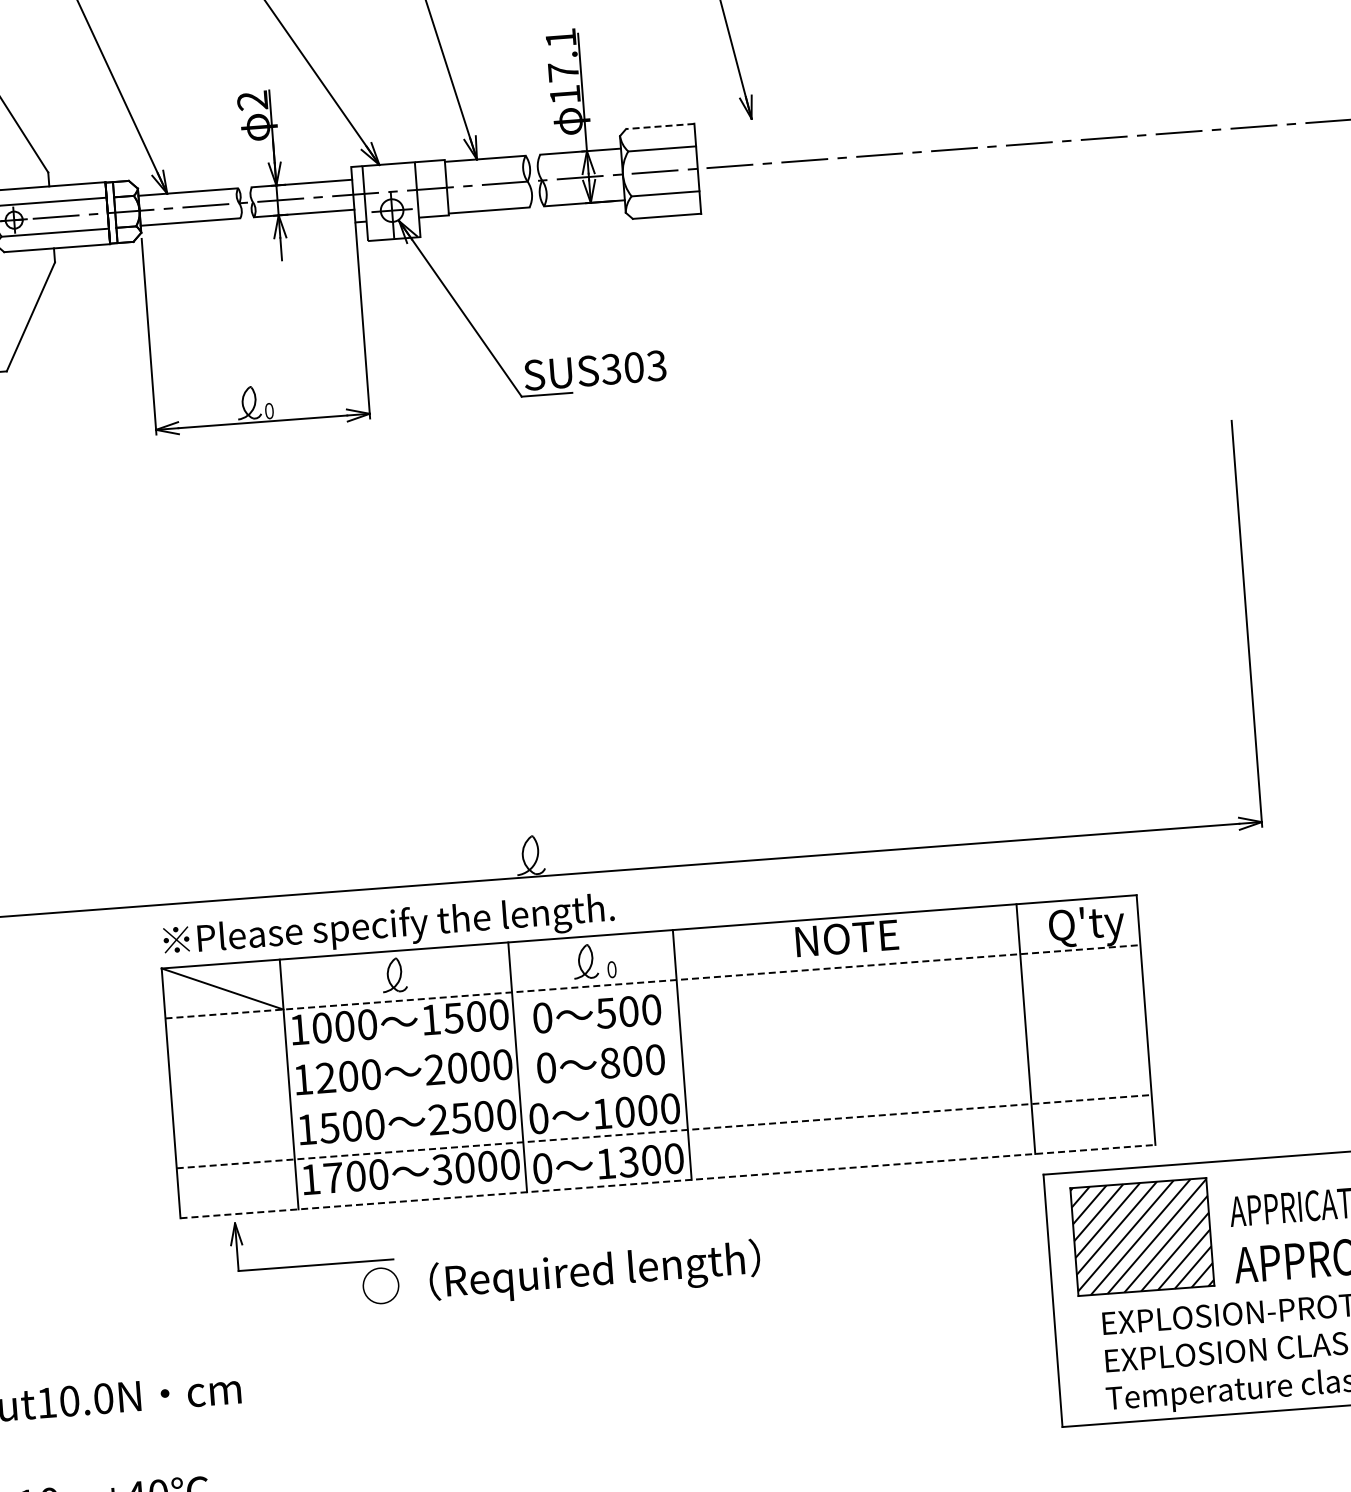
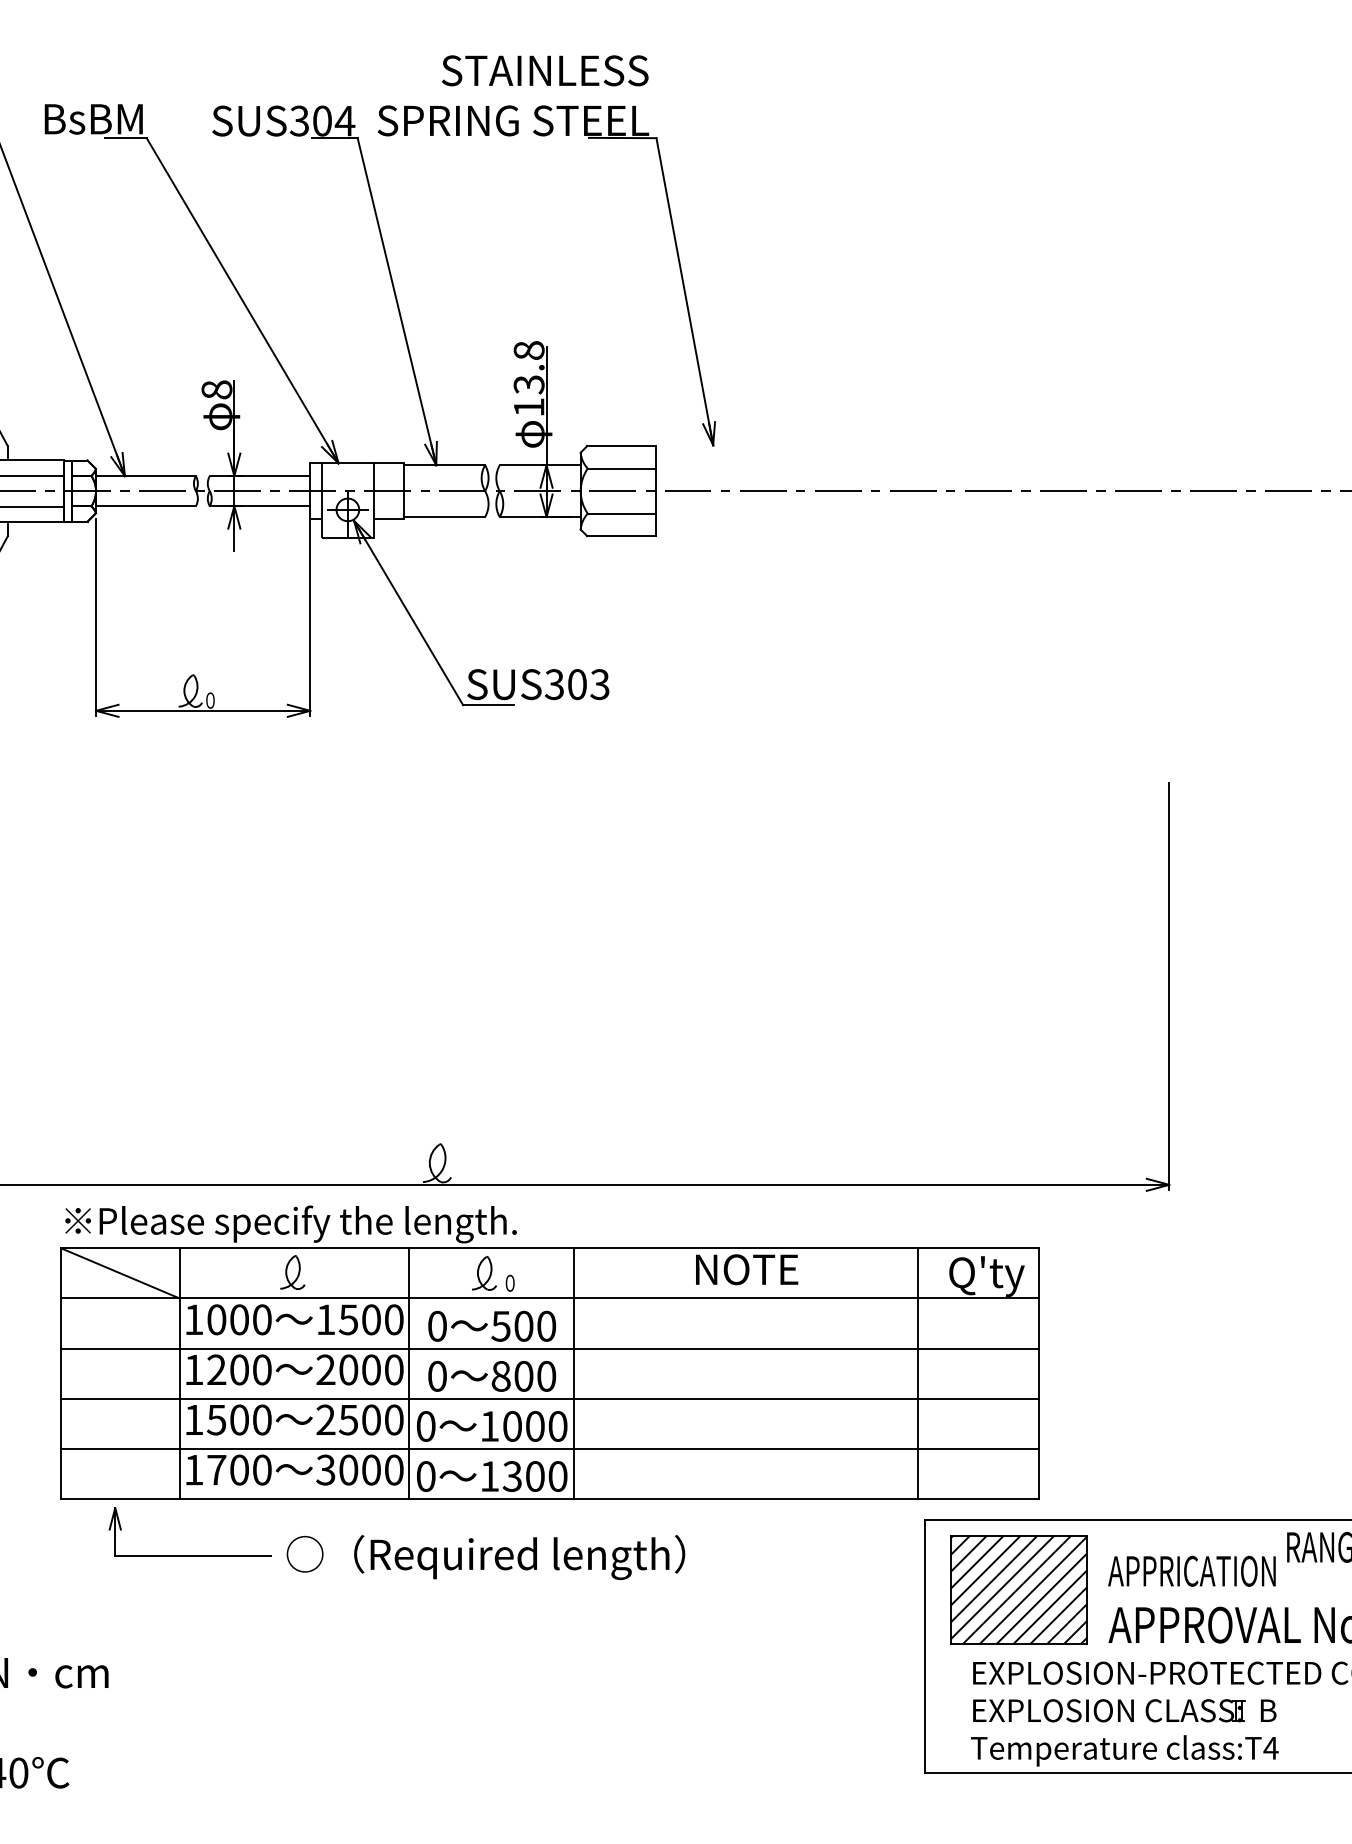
text: (561, 55) -> (528, 367), 17.1 -> 13.8
text: (252, 100) -> (216, 389), 2 -> 8
line: (660, 126) -> (621, 446), dashed -> solid
line: (653, 981) -> (550, 1298), dashed -> solid
line: (656, 1031) -> (549, 1348), added
line: (659, 1081) -> (549, 1398), added
line: (664, 1131) -> (550, 1448), dashed -> solid
line: (668, 1181) -> (550, 1498), dashed -> solid
text: (561, 1275) -> (485, 1557), moved

